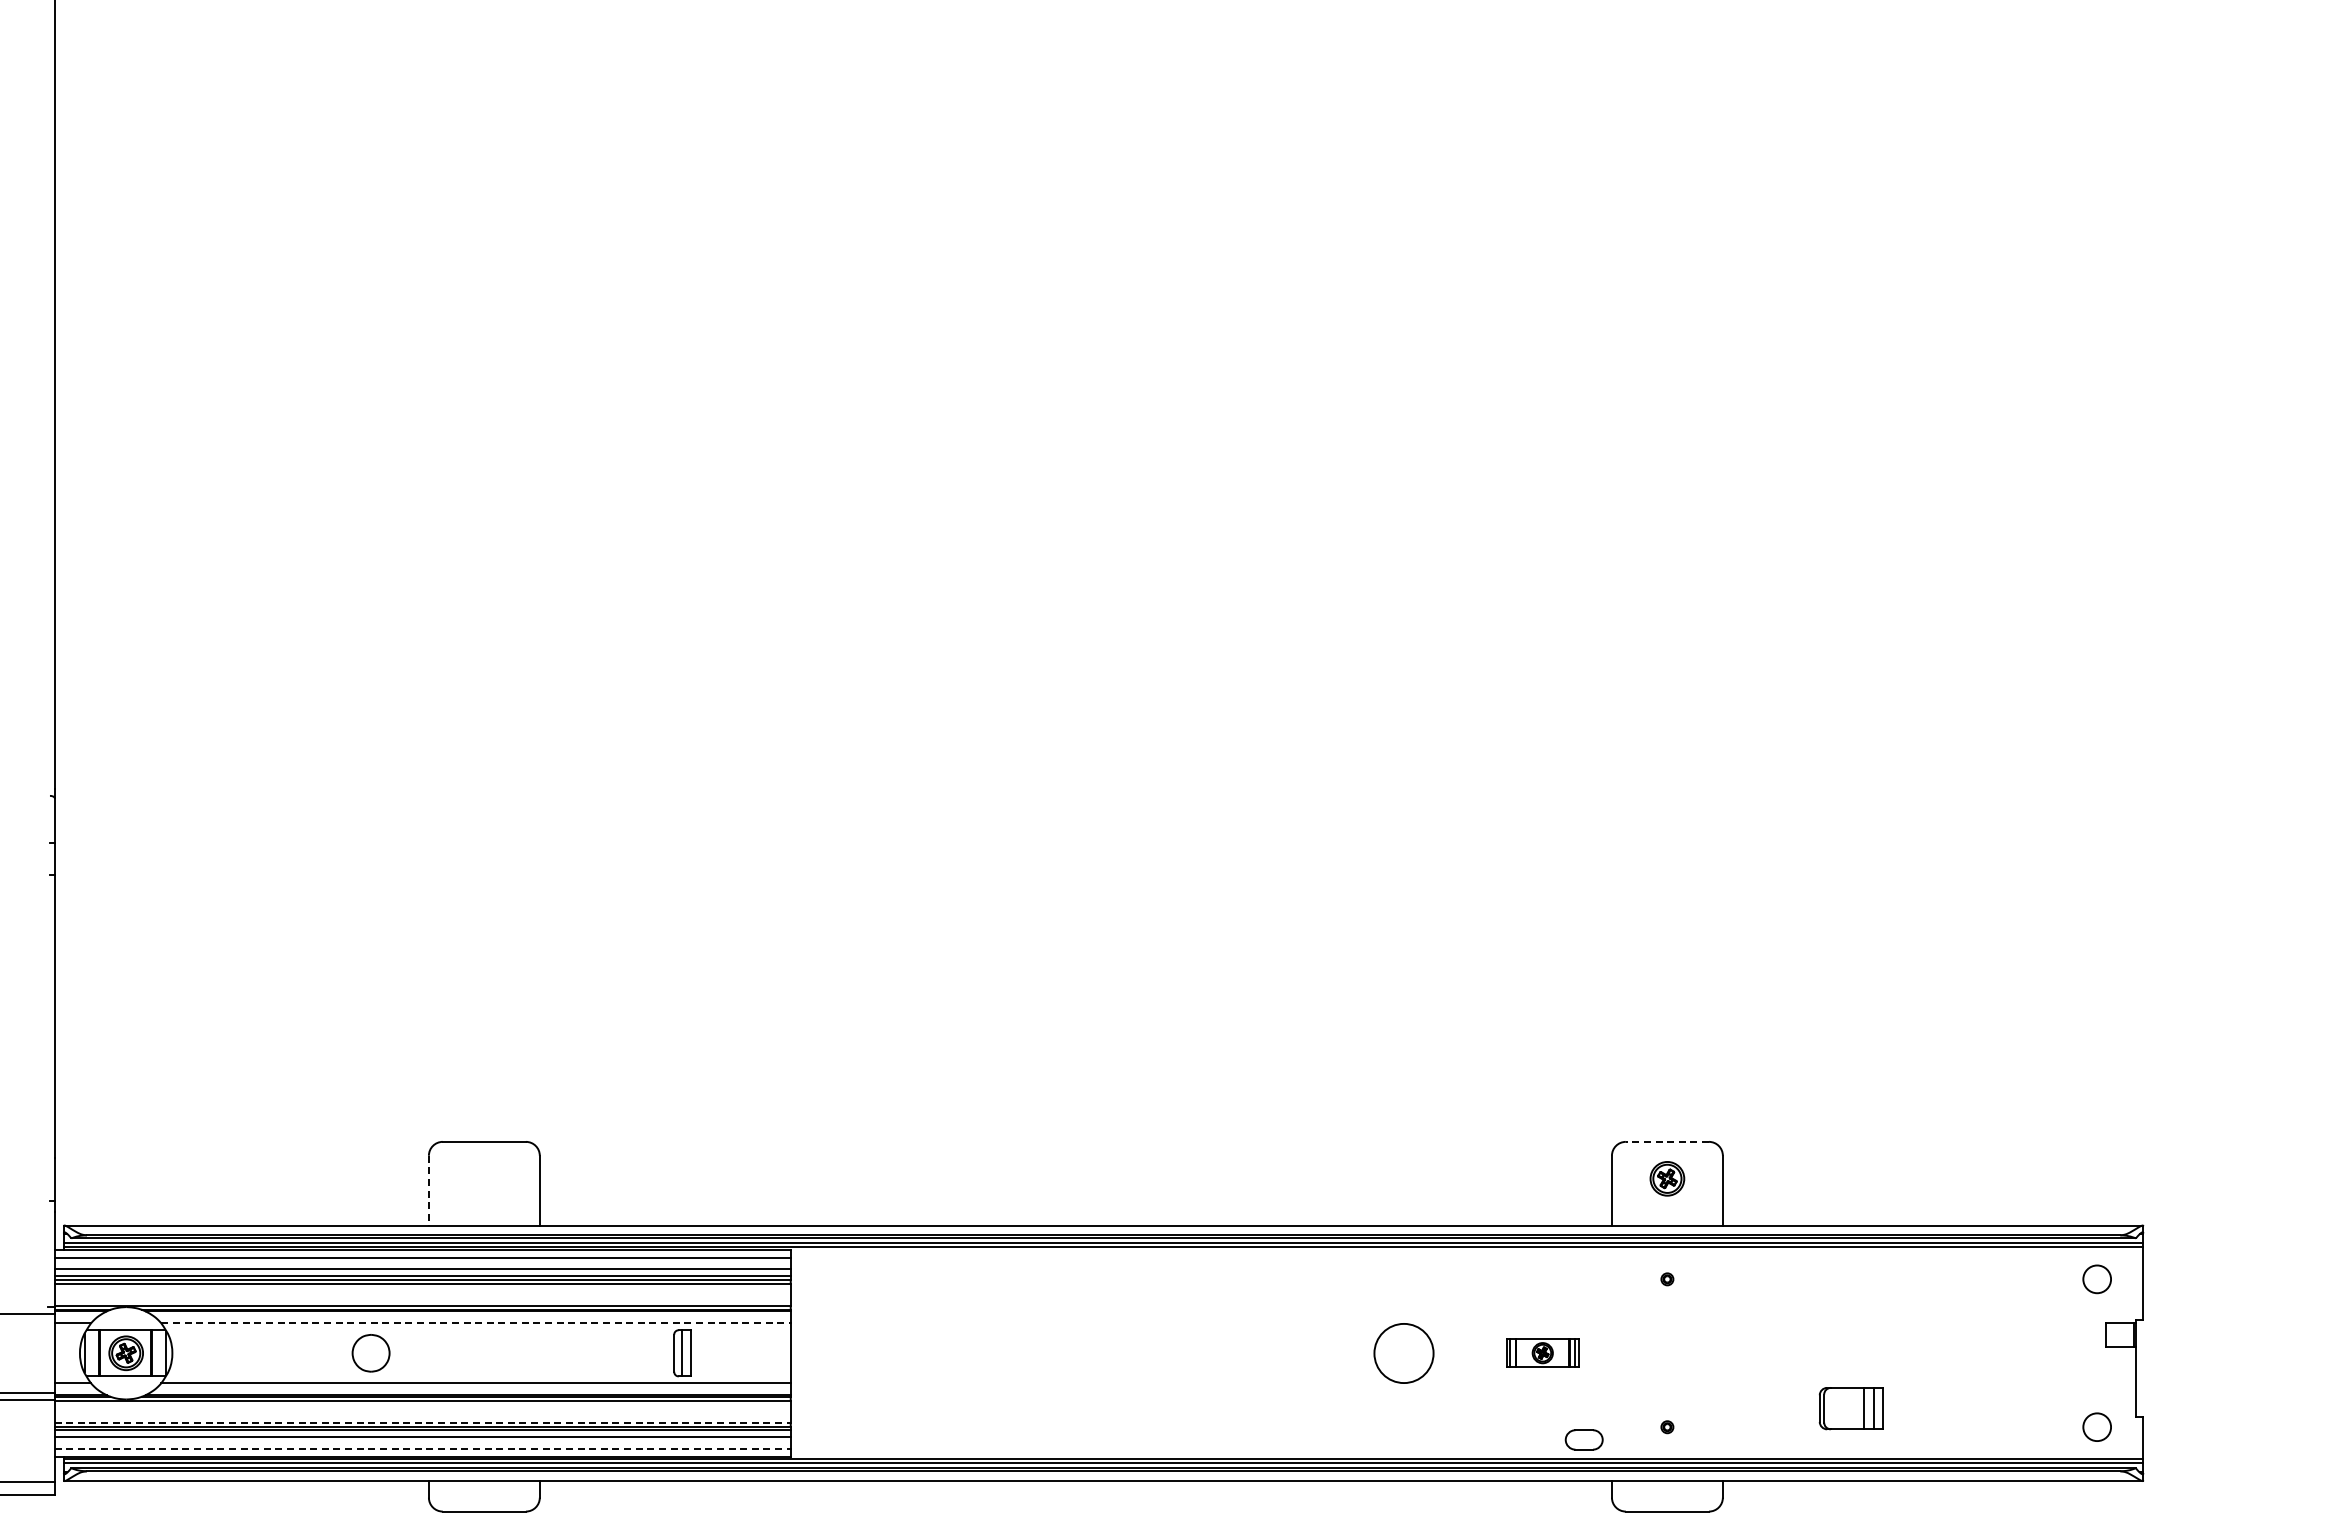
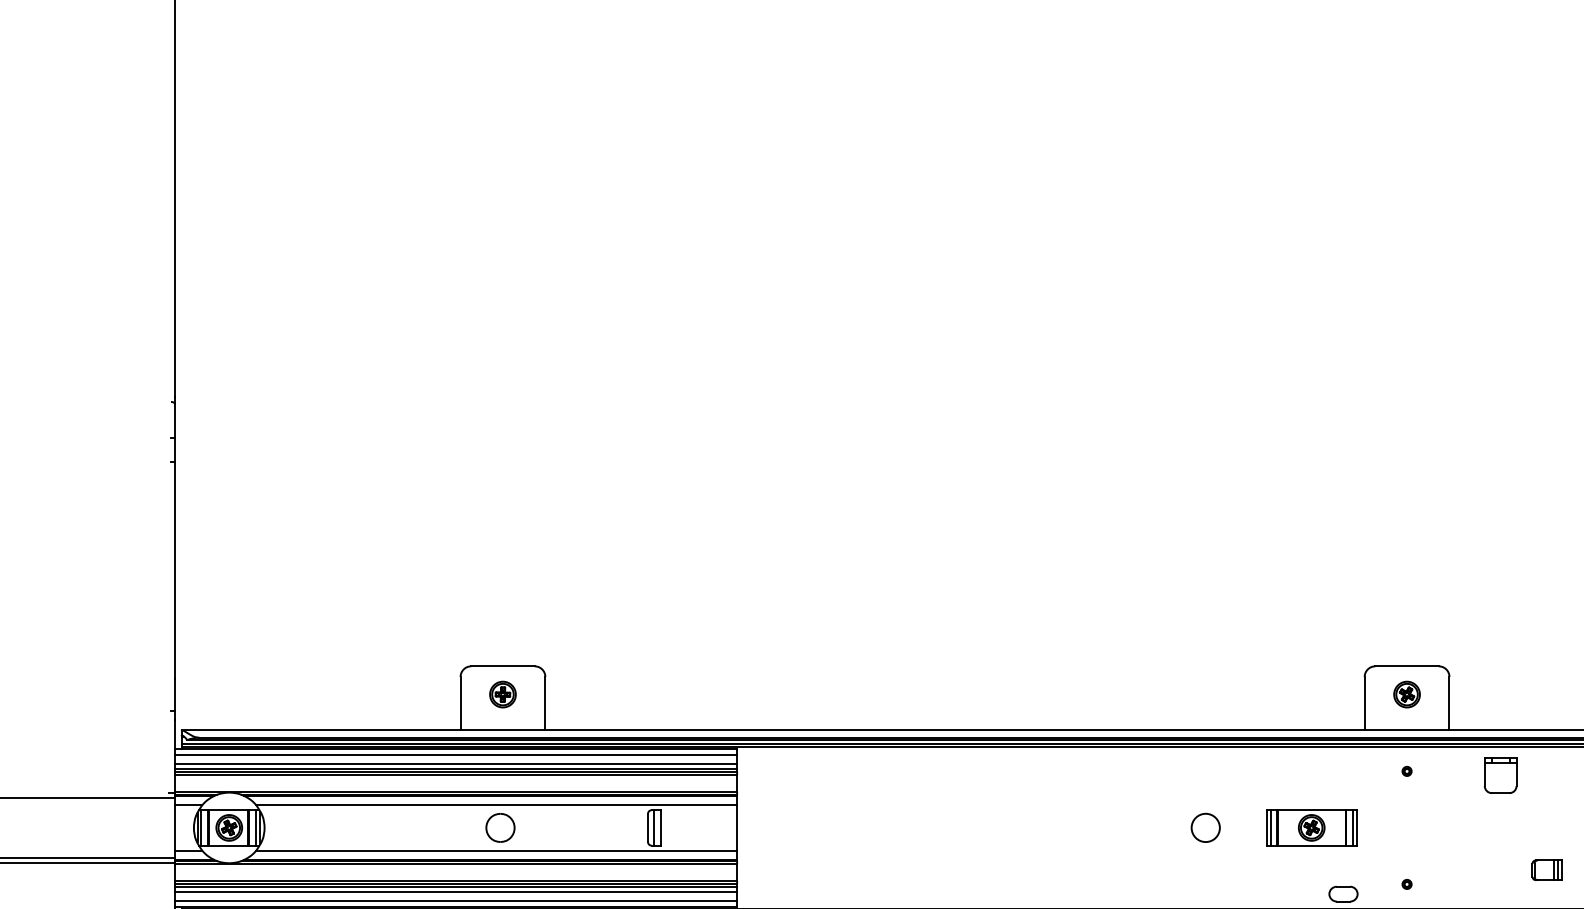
line: (1667, 1141) -> (1407, 666), dashed -> solid
part: (484, 1178) -> (503, 694), added
line: (428, 1190) -> (460, 703), dashed -> solid
part: (1789, 1284) -> (1500, 775), added
line: (476, 1323) -> (496, 805), dashed -> solid
circle: (1403, 1352) -> (1205, 827), size x0.62
part: (1542, 1352) -> (1311, 827), size x1.67
line: (89, 1353) -> (201, 828), added
line: (161, 1353) -> (256, 828), added
part: (370, 1353) -> (500, 828), moved
part: (1850, 1408) -> (1546, 870), size x0.62
line: (423, 1422) -> (456, 880), dashed -> solid
line: (423, 1448) -> (456, 900), dashed -> solid

